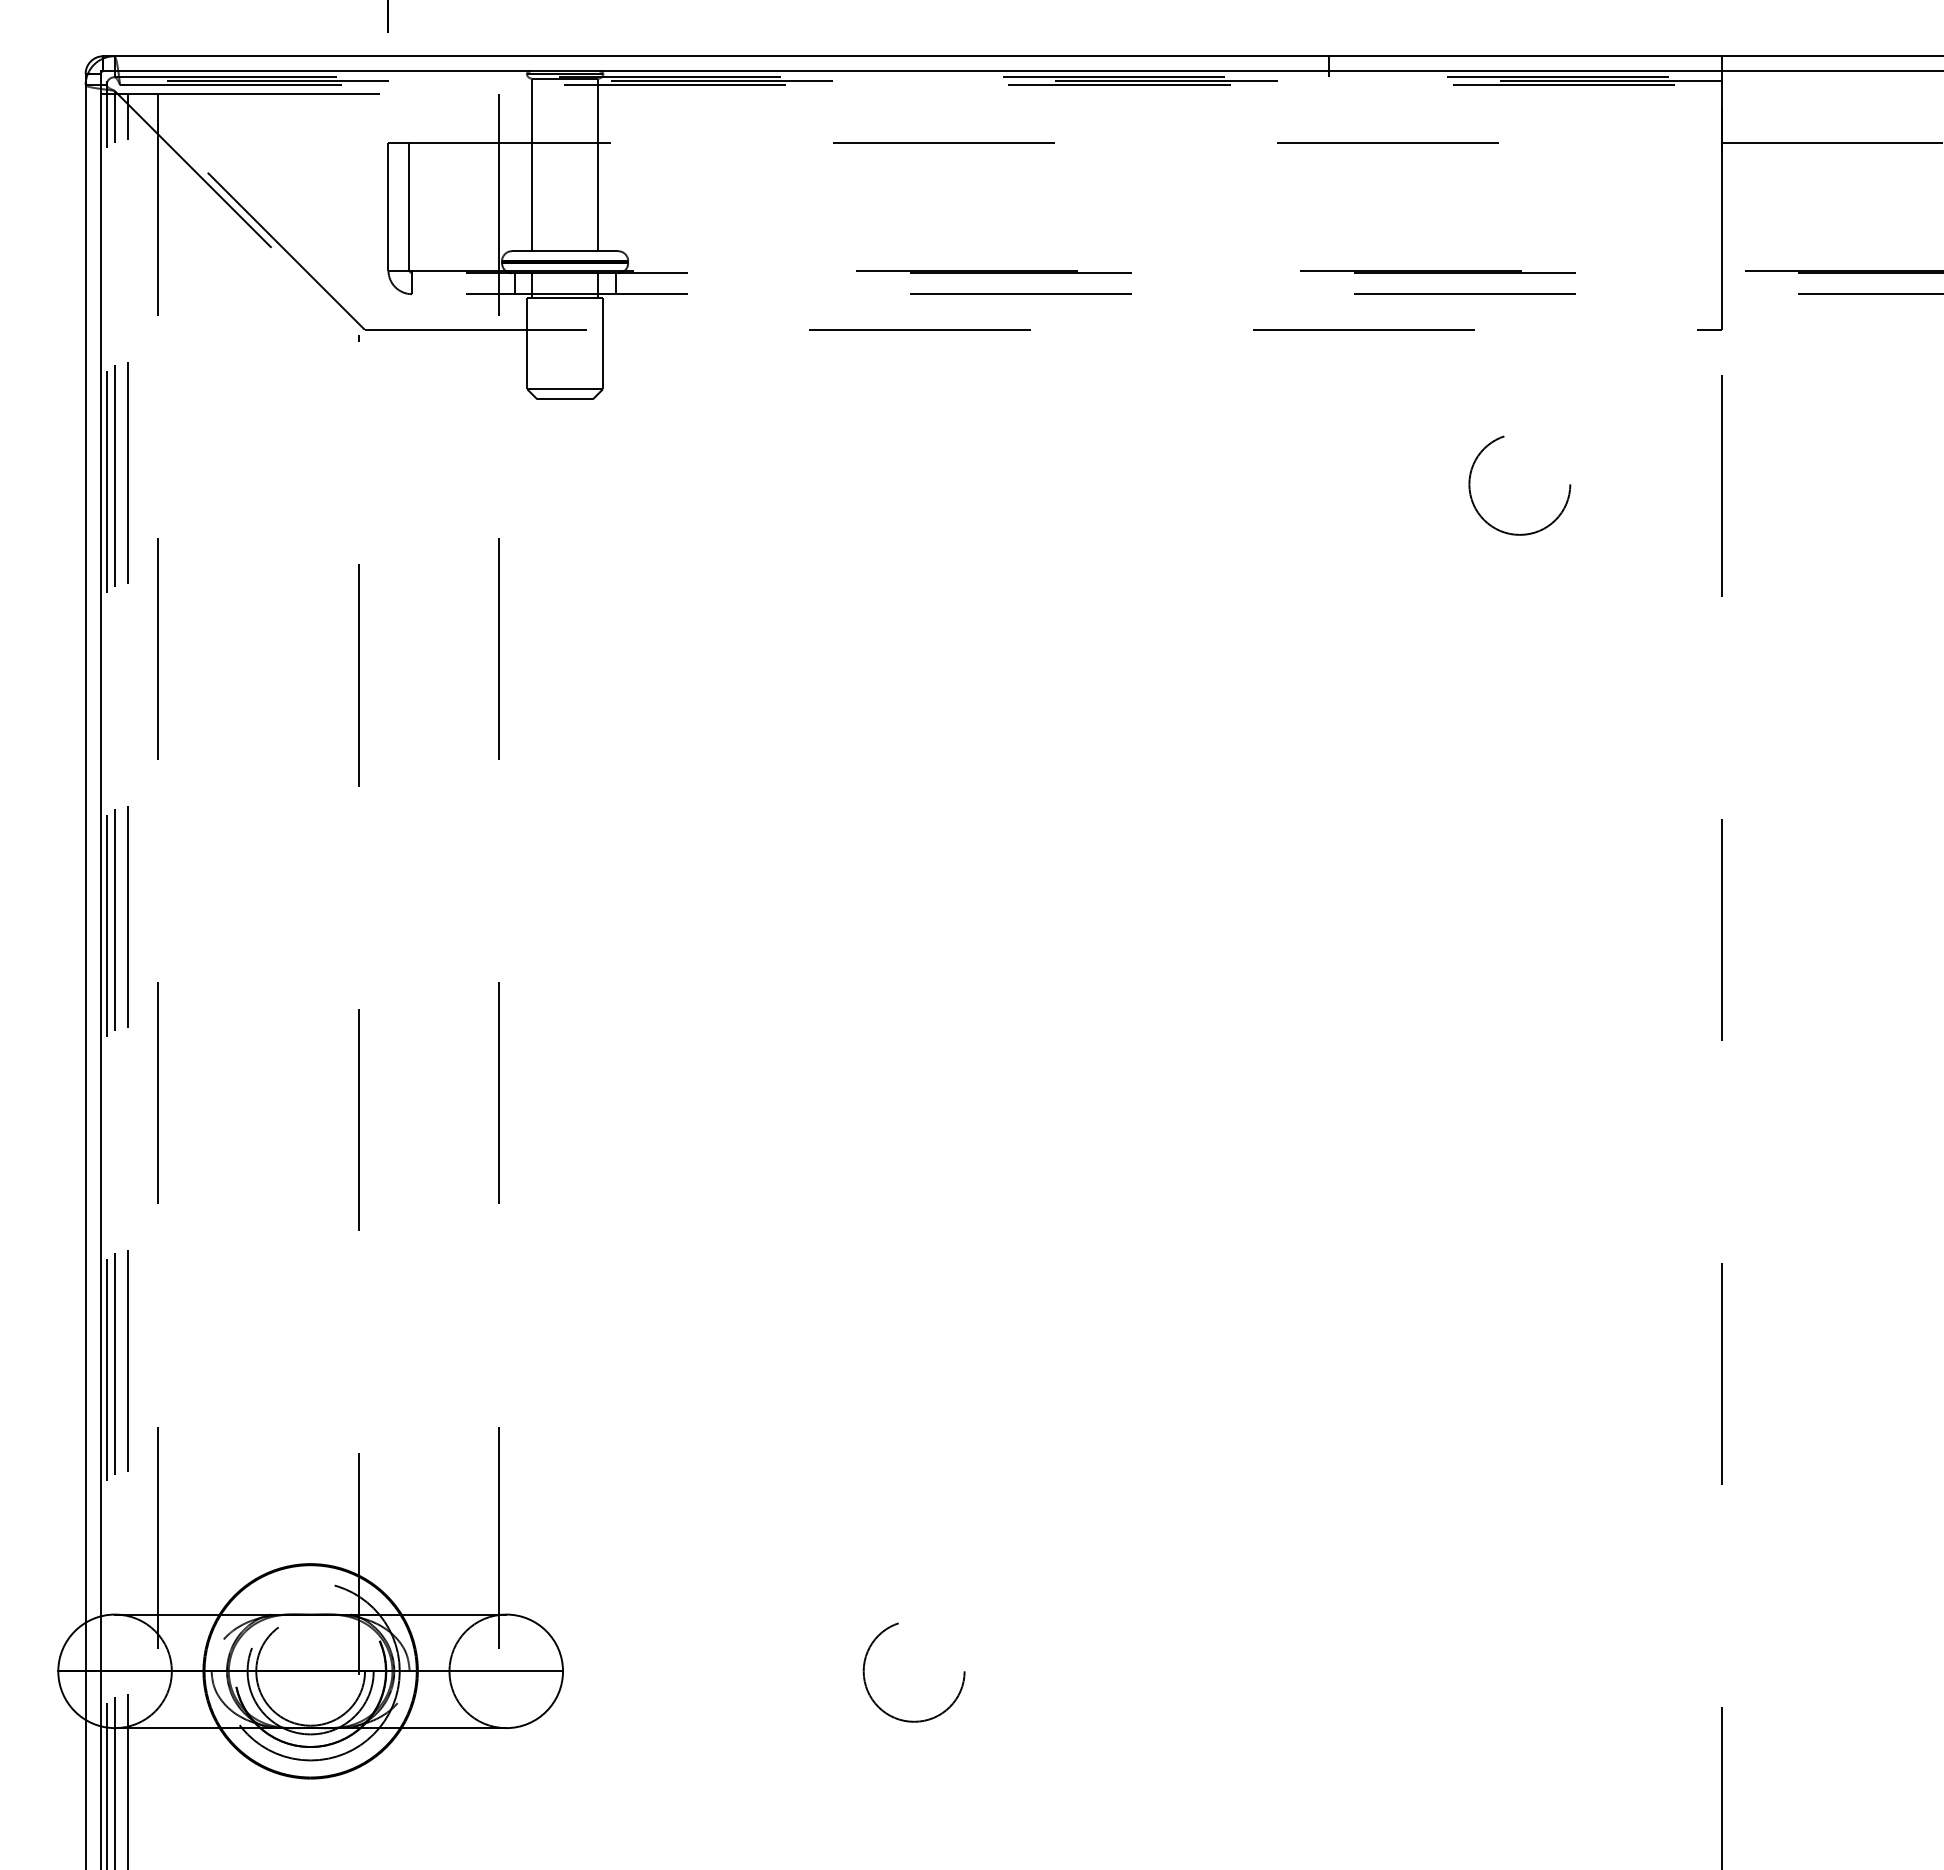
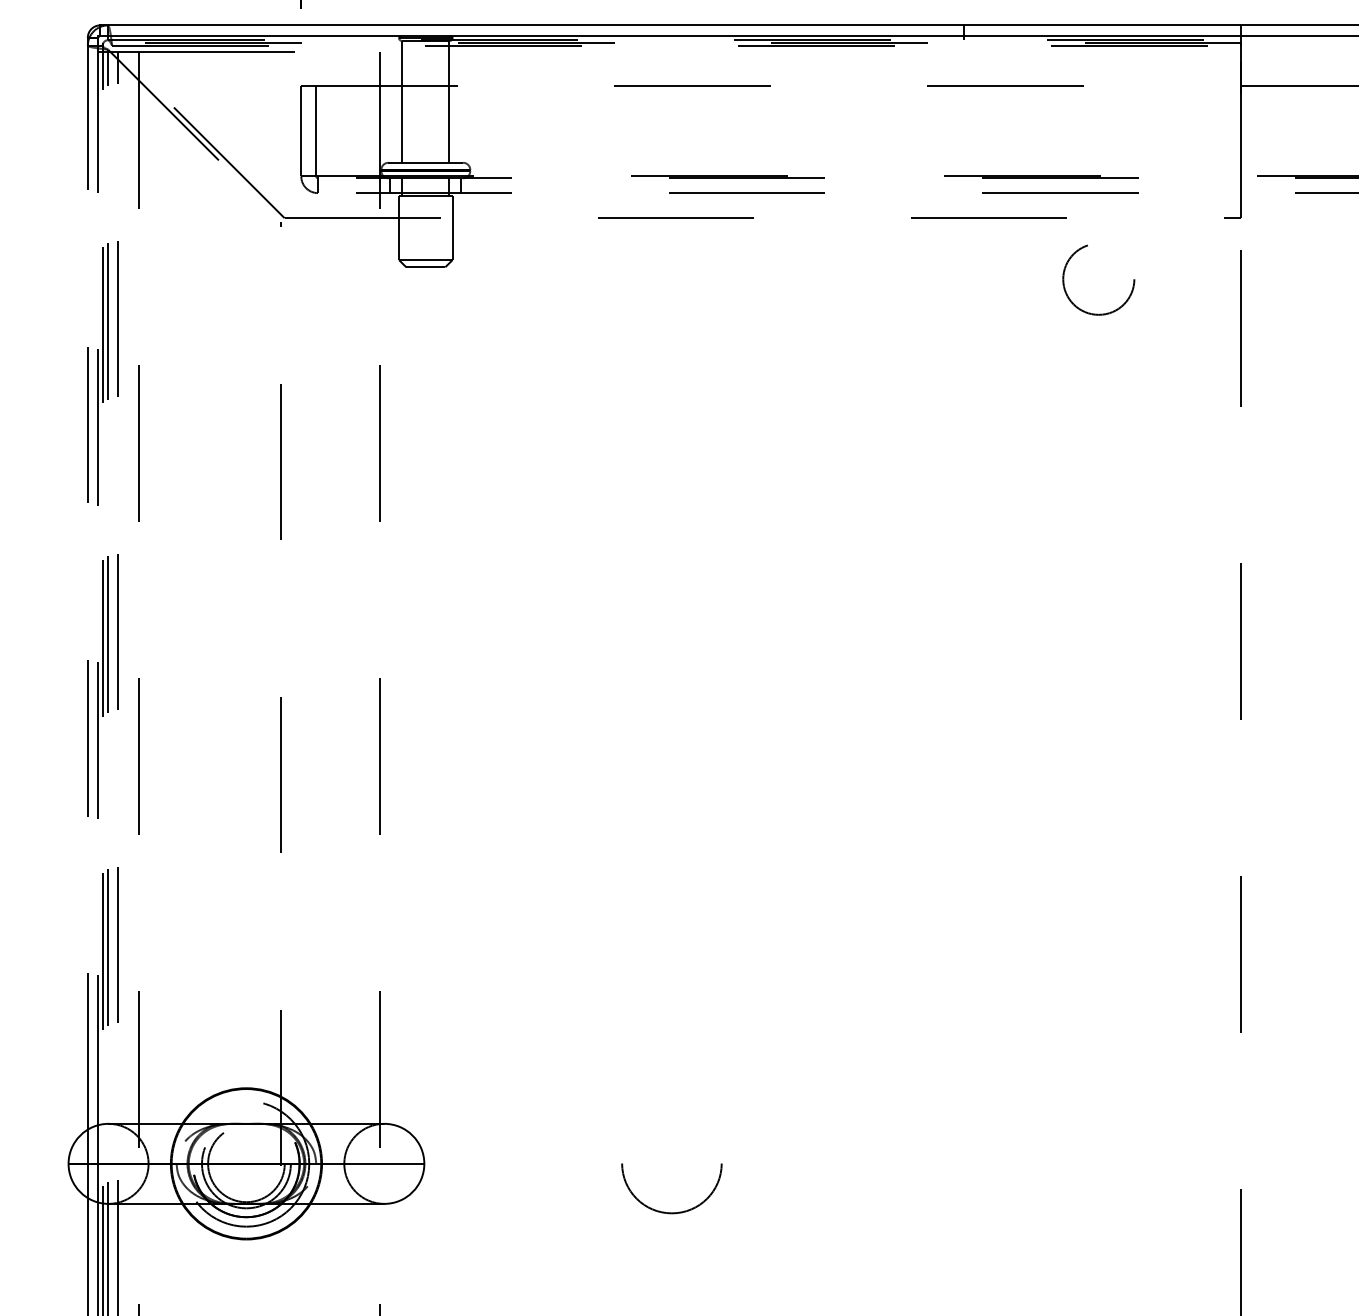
circle: (1519, 485) -> (1098, 280), moved
line: (100, 843) -> (98, 580), solid -> dashed
line: (85, 847) -> (87, 583), solid -> dashed
circle: (913, 1672) -> (671, 1164), size x1.4

